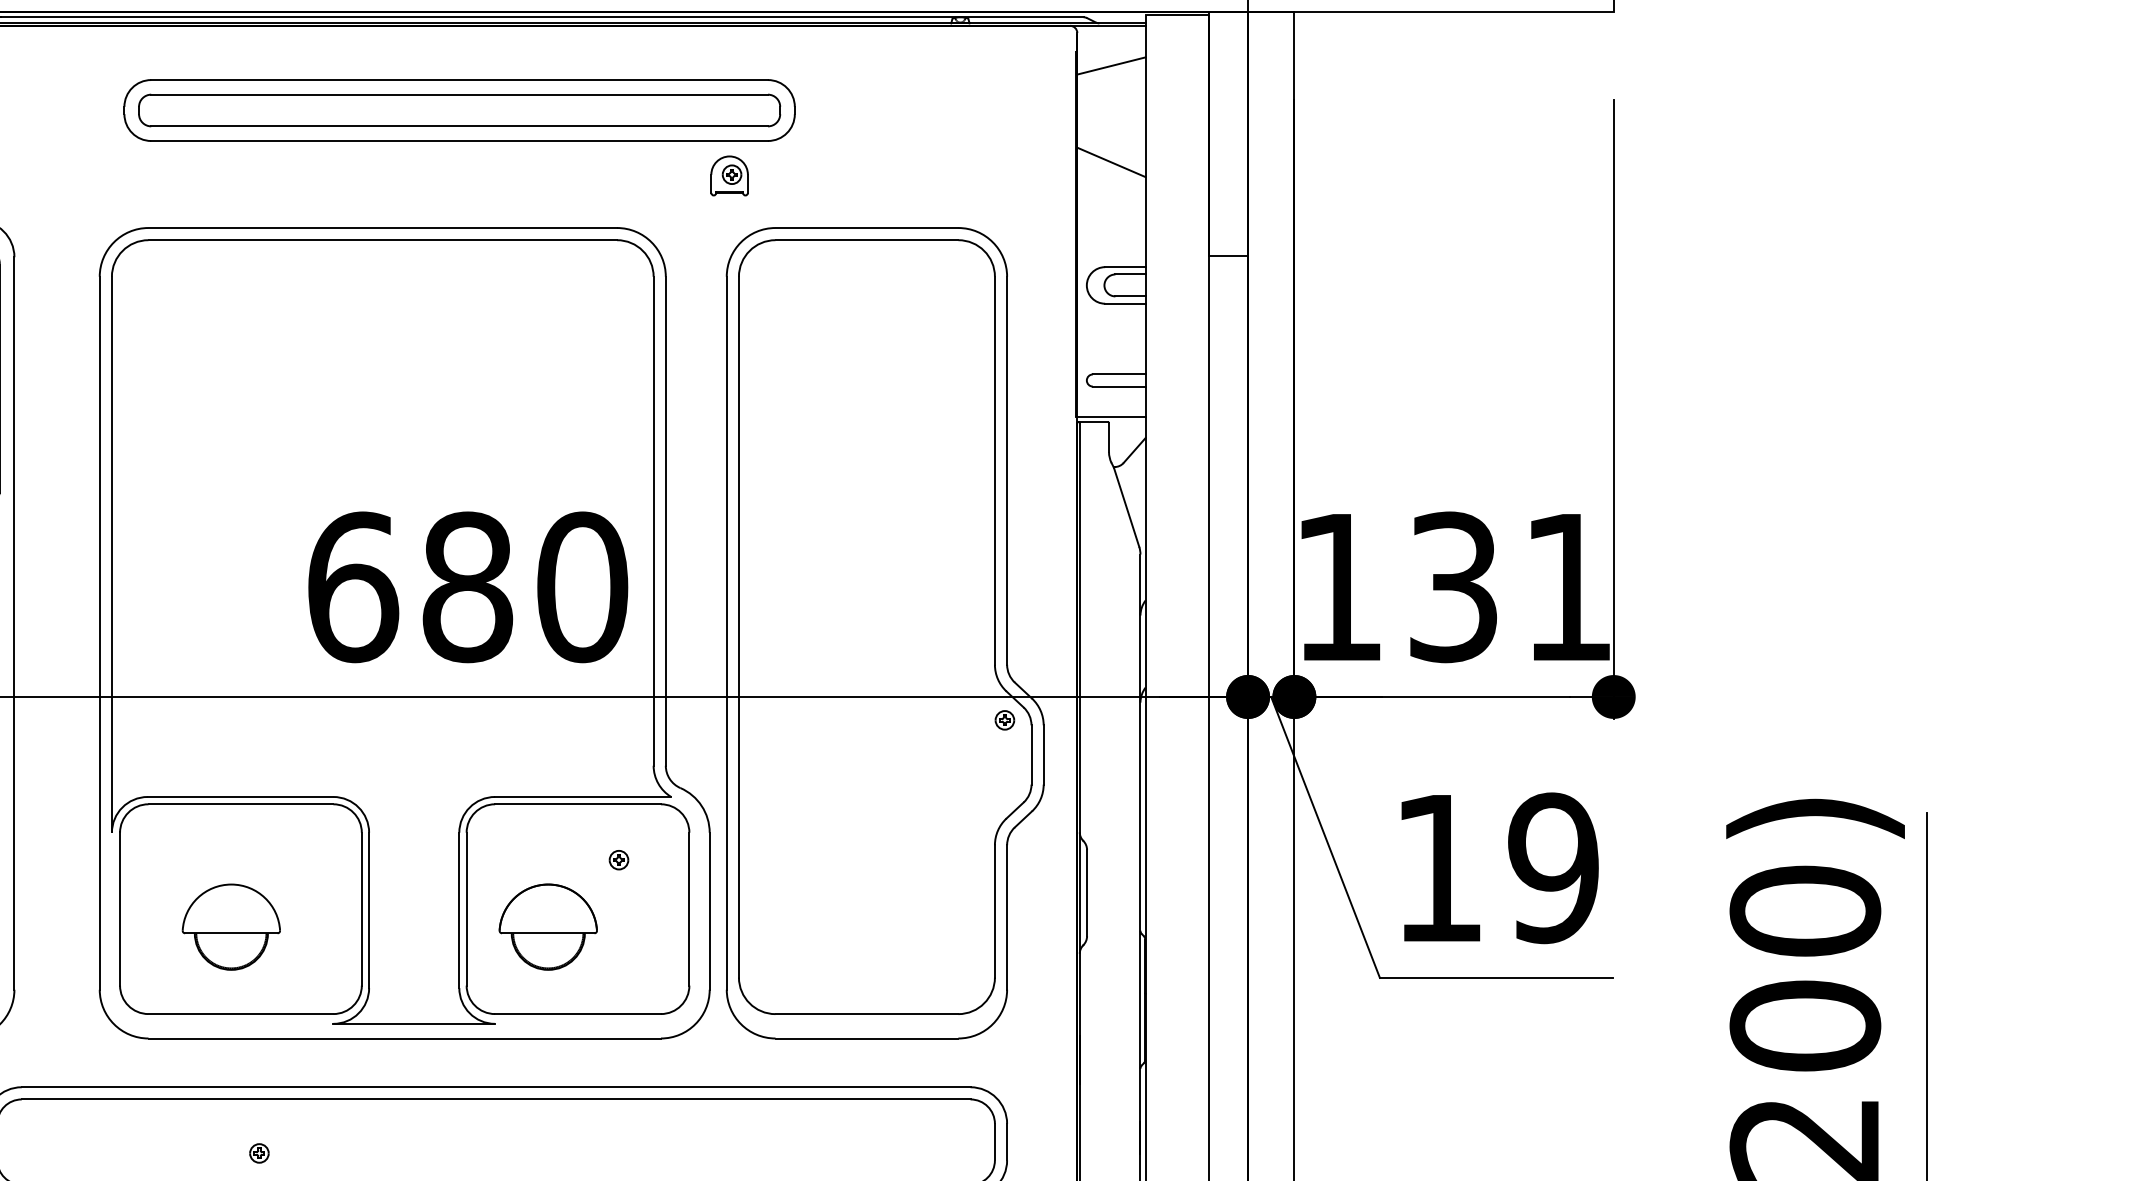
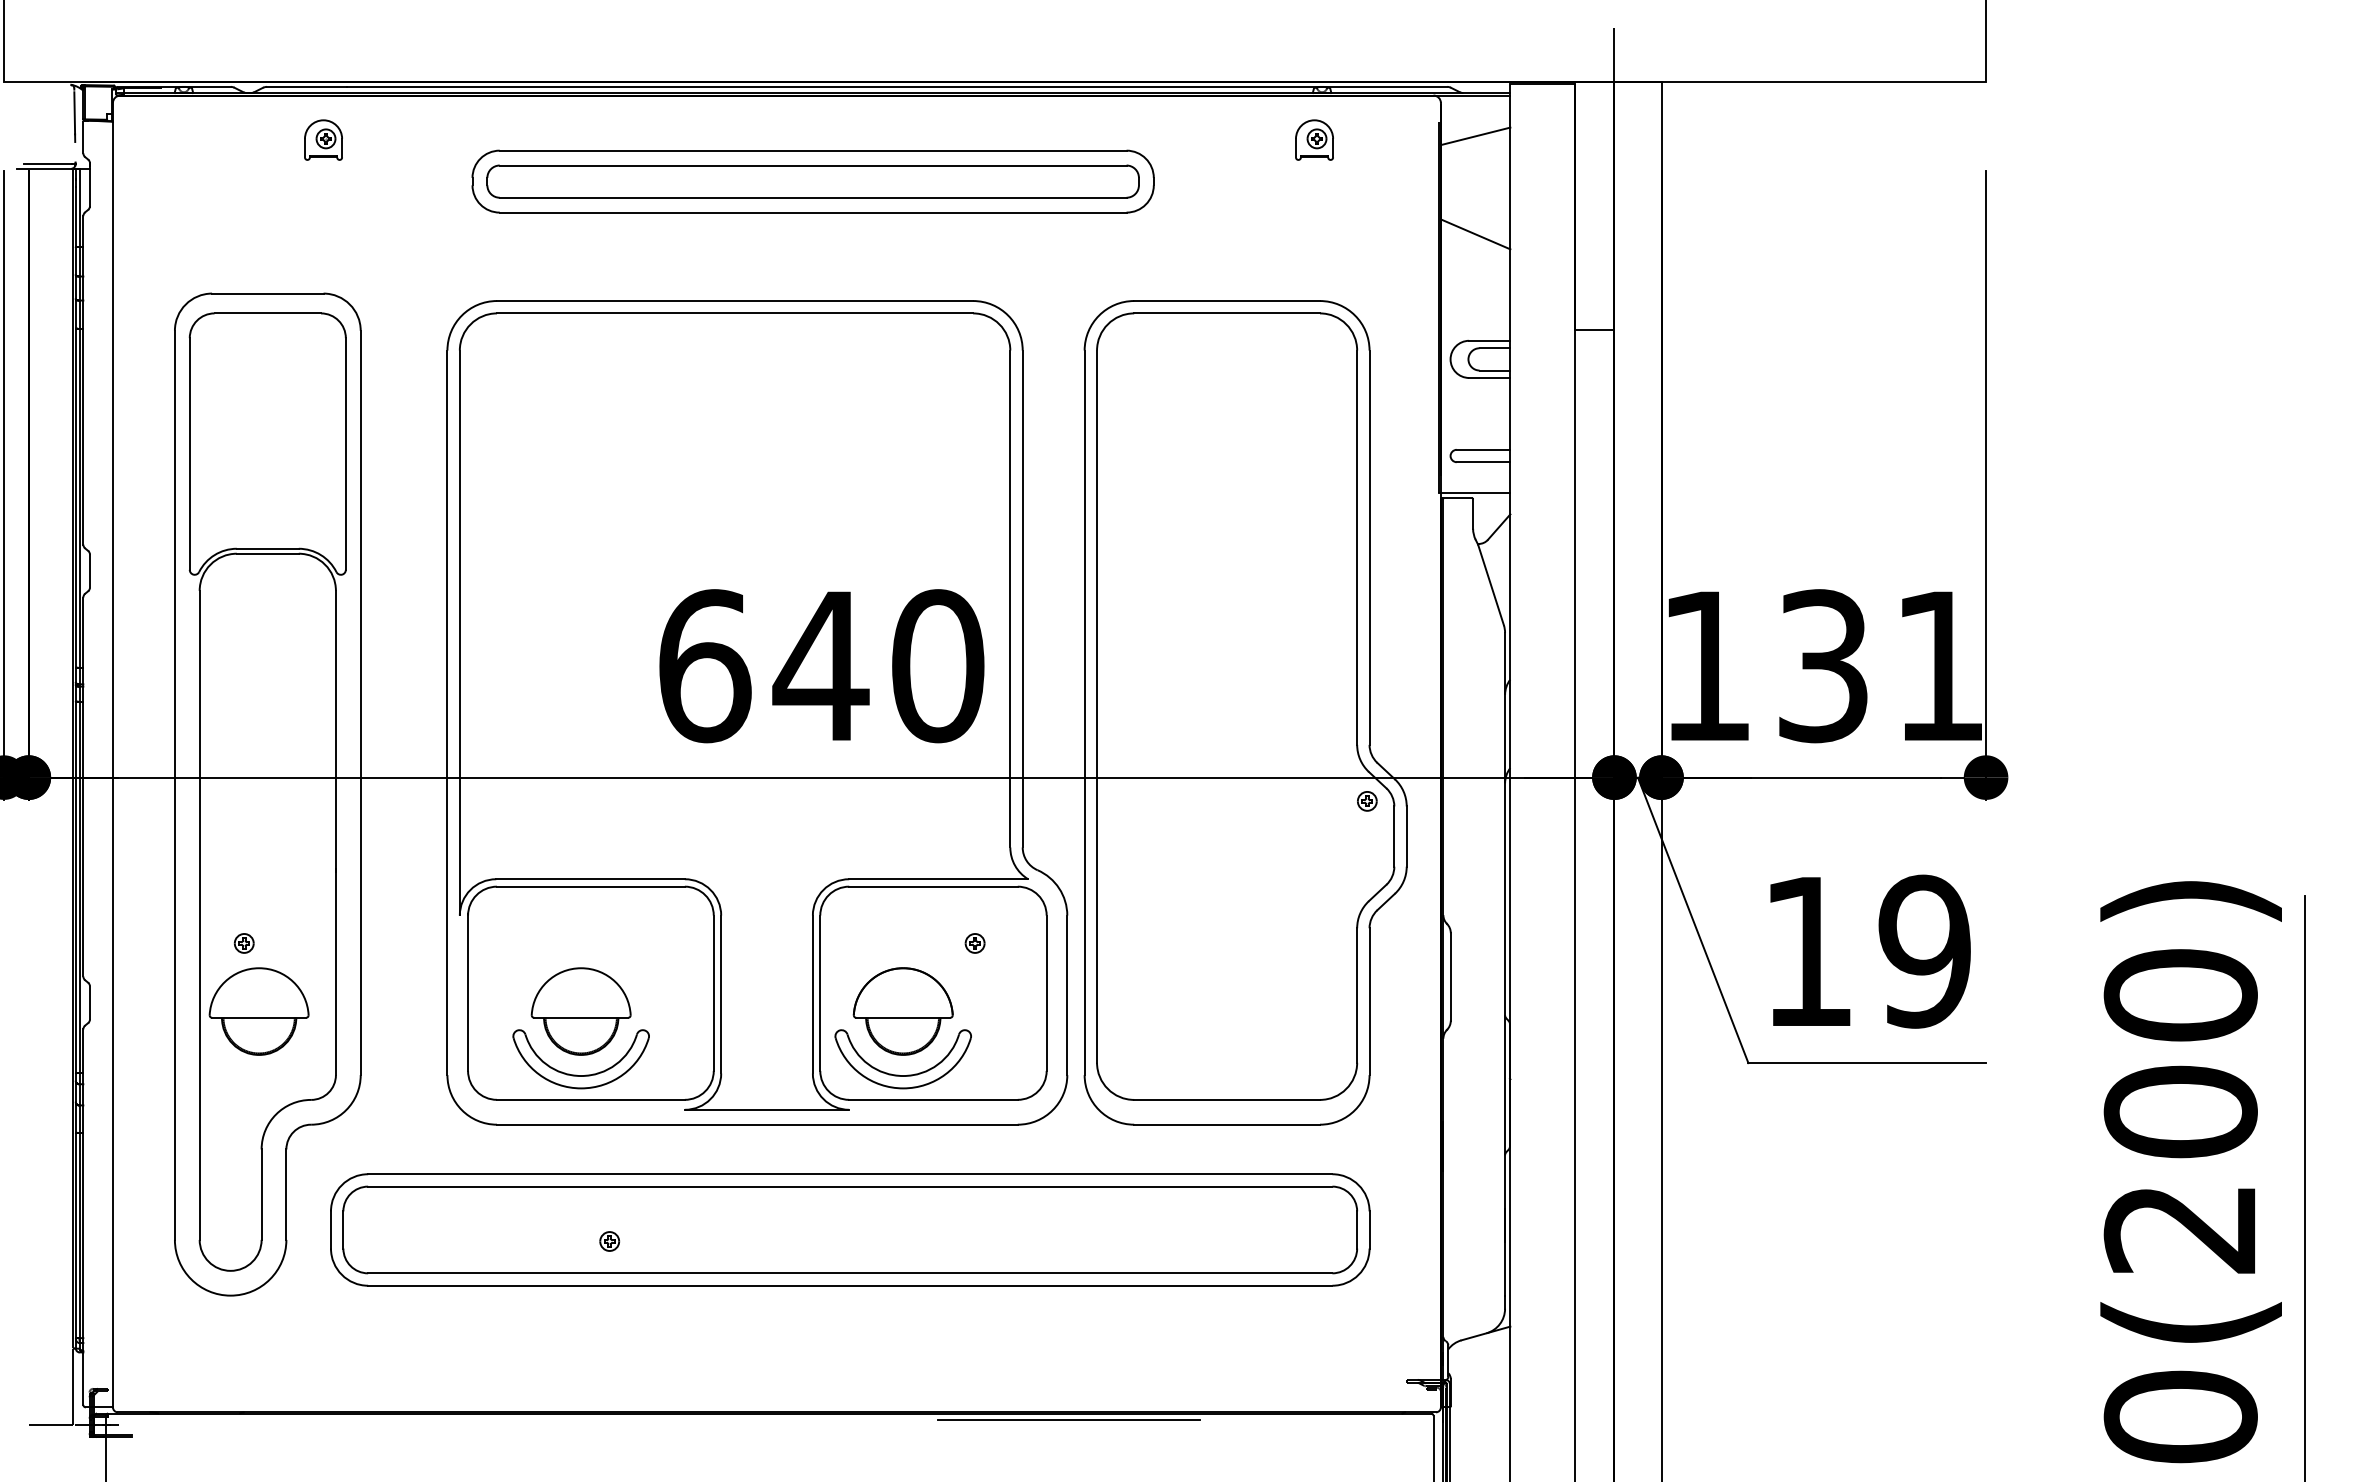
part: (729, 175) -> (1314, 139), moved
text: (466, 587) -> (820, 666), 680 -> 640
part: (226, 989) -> (576, 1074), added
part: (543, 989) -> (898, 1074), added

